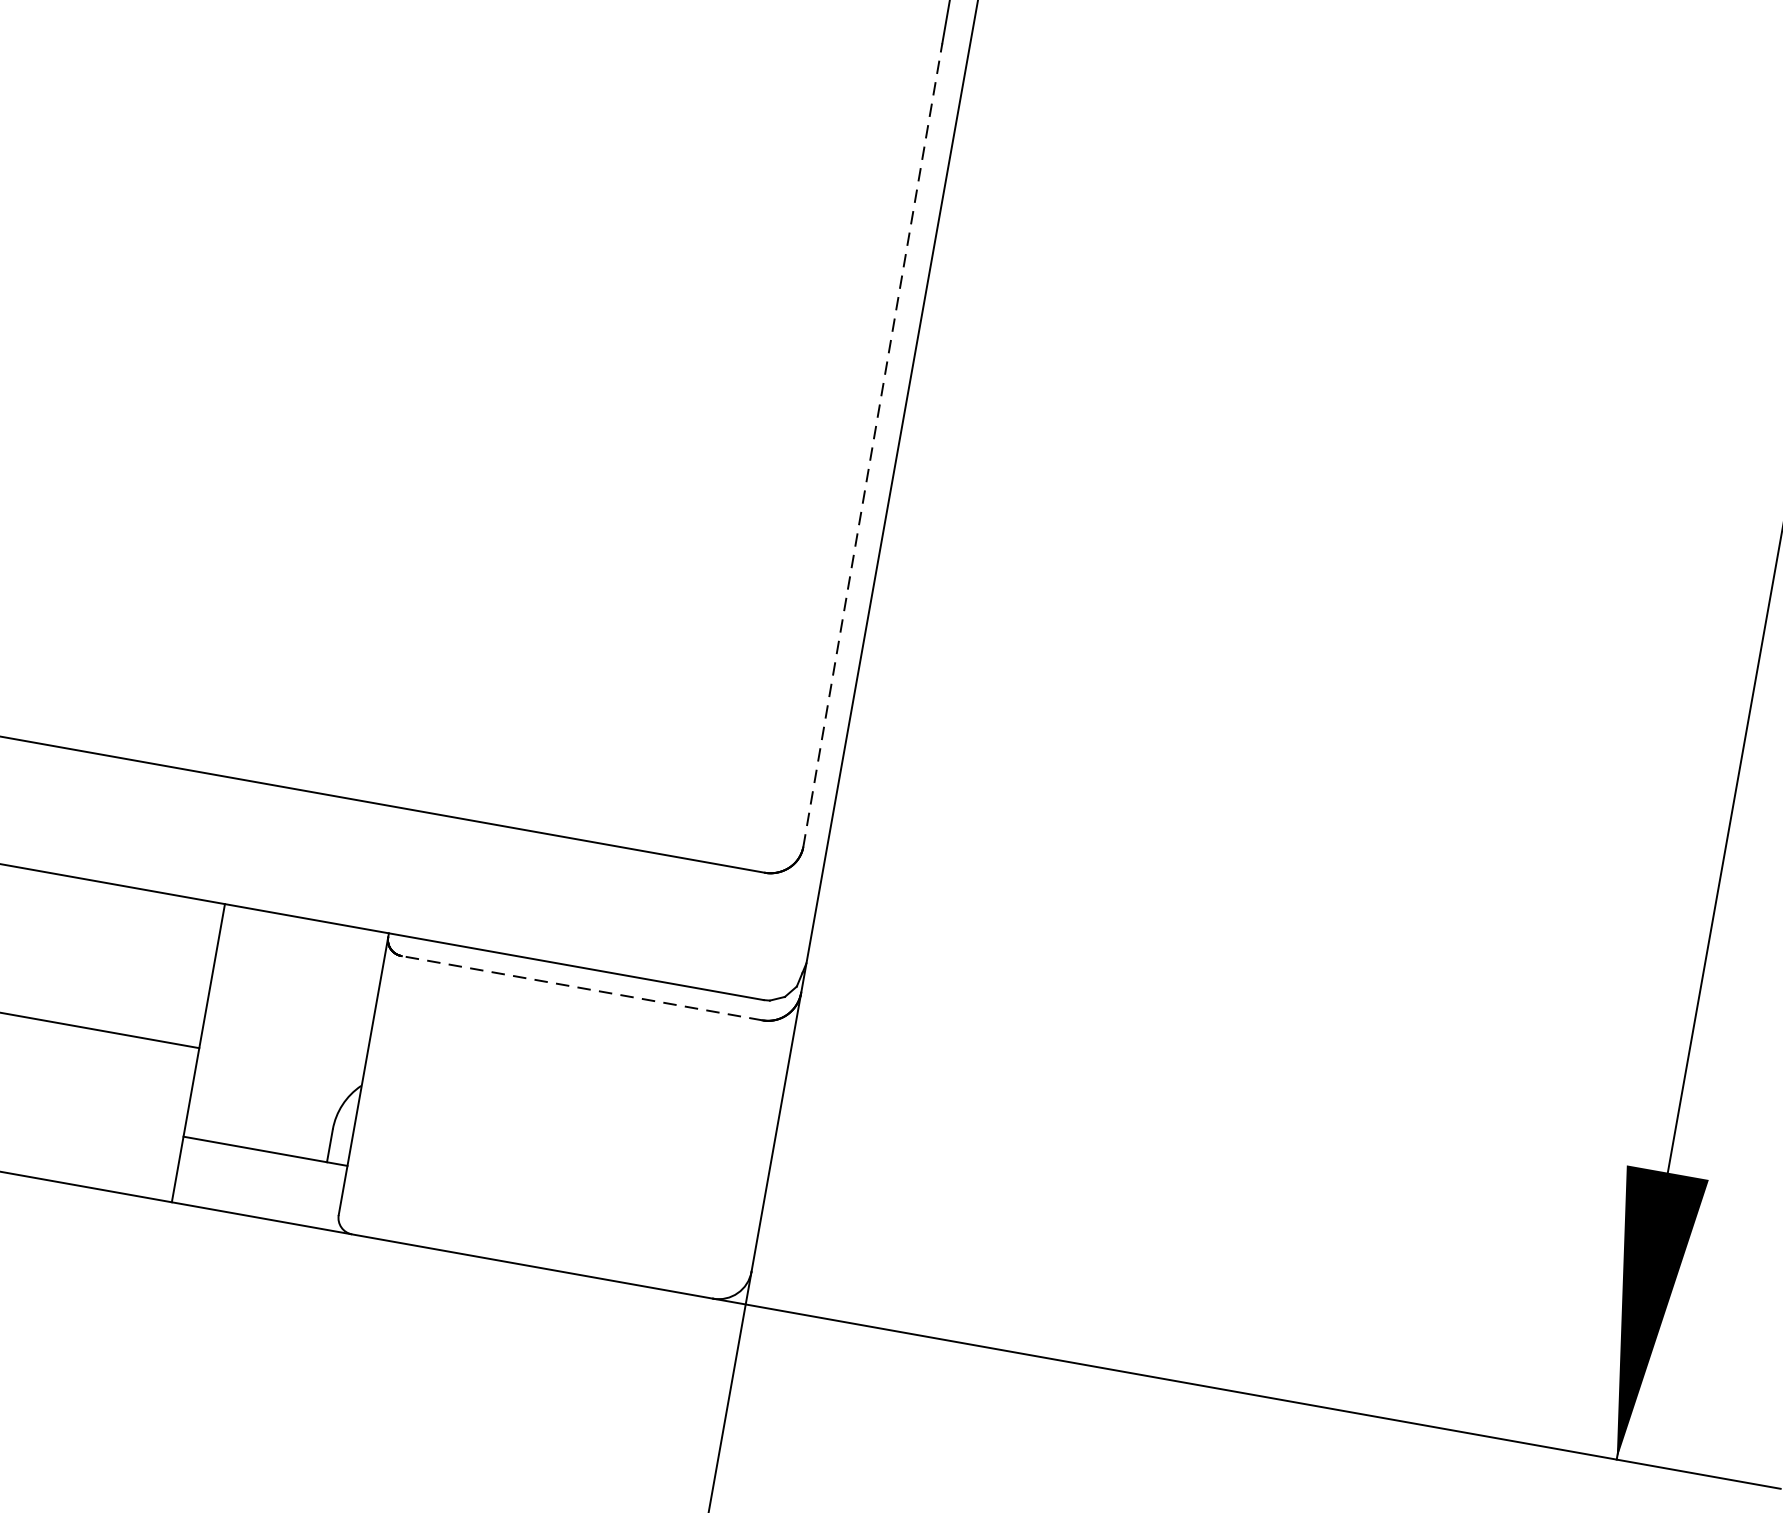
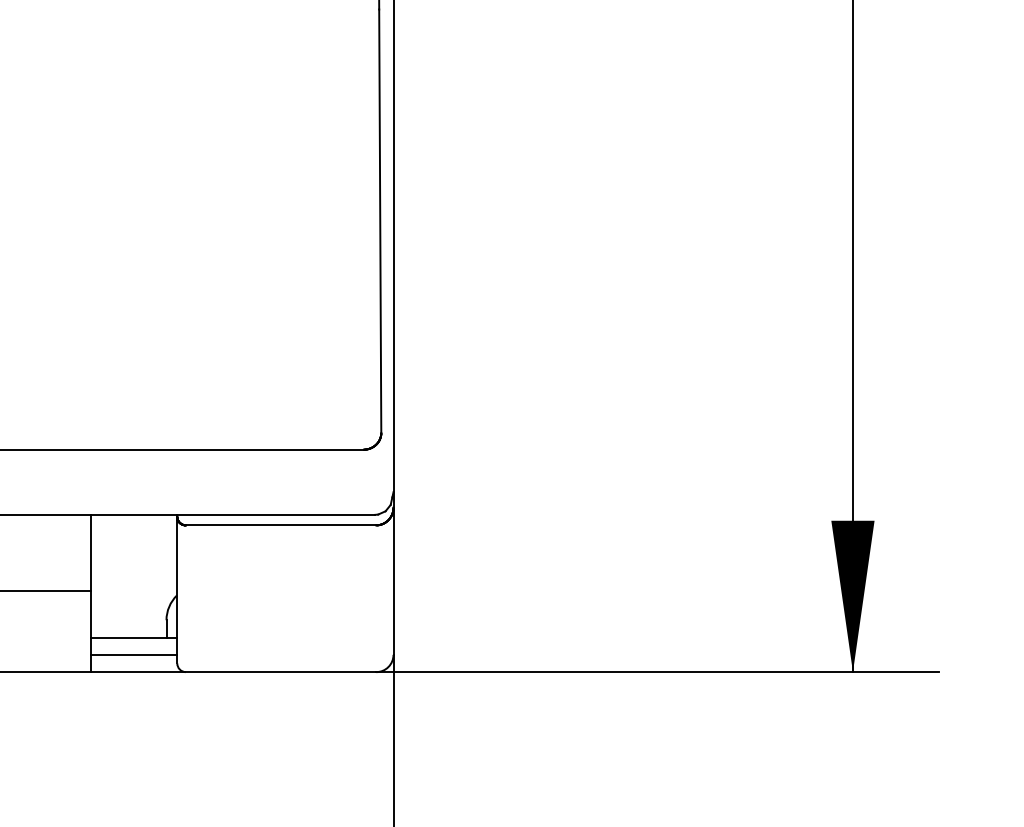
line: (873, 445) -> (380, 221), dashed -> solid
line: (580, 988) -> (280, 525), dashed -> solid
line: (258, 1183) -> (133, 654), added

